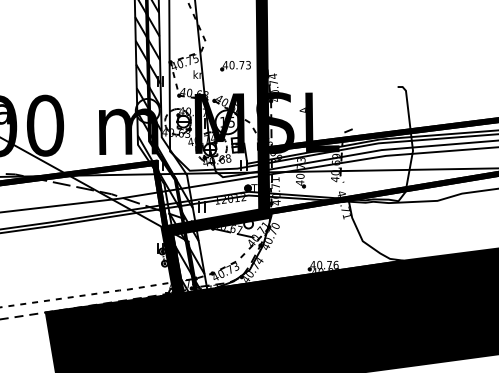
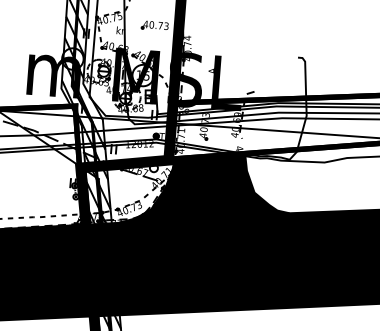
fill: (309, 243) -> (206, 190), added

